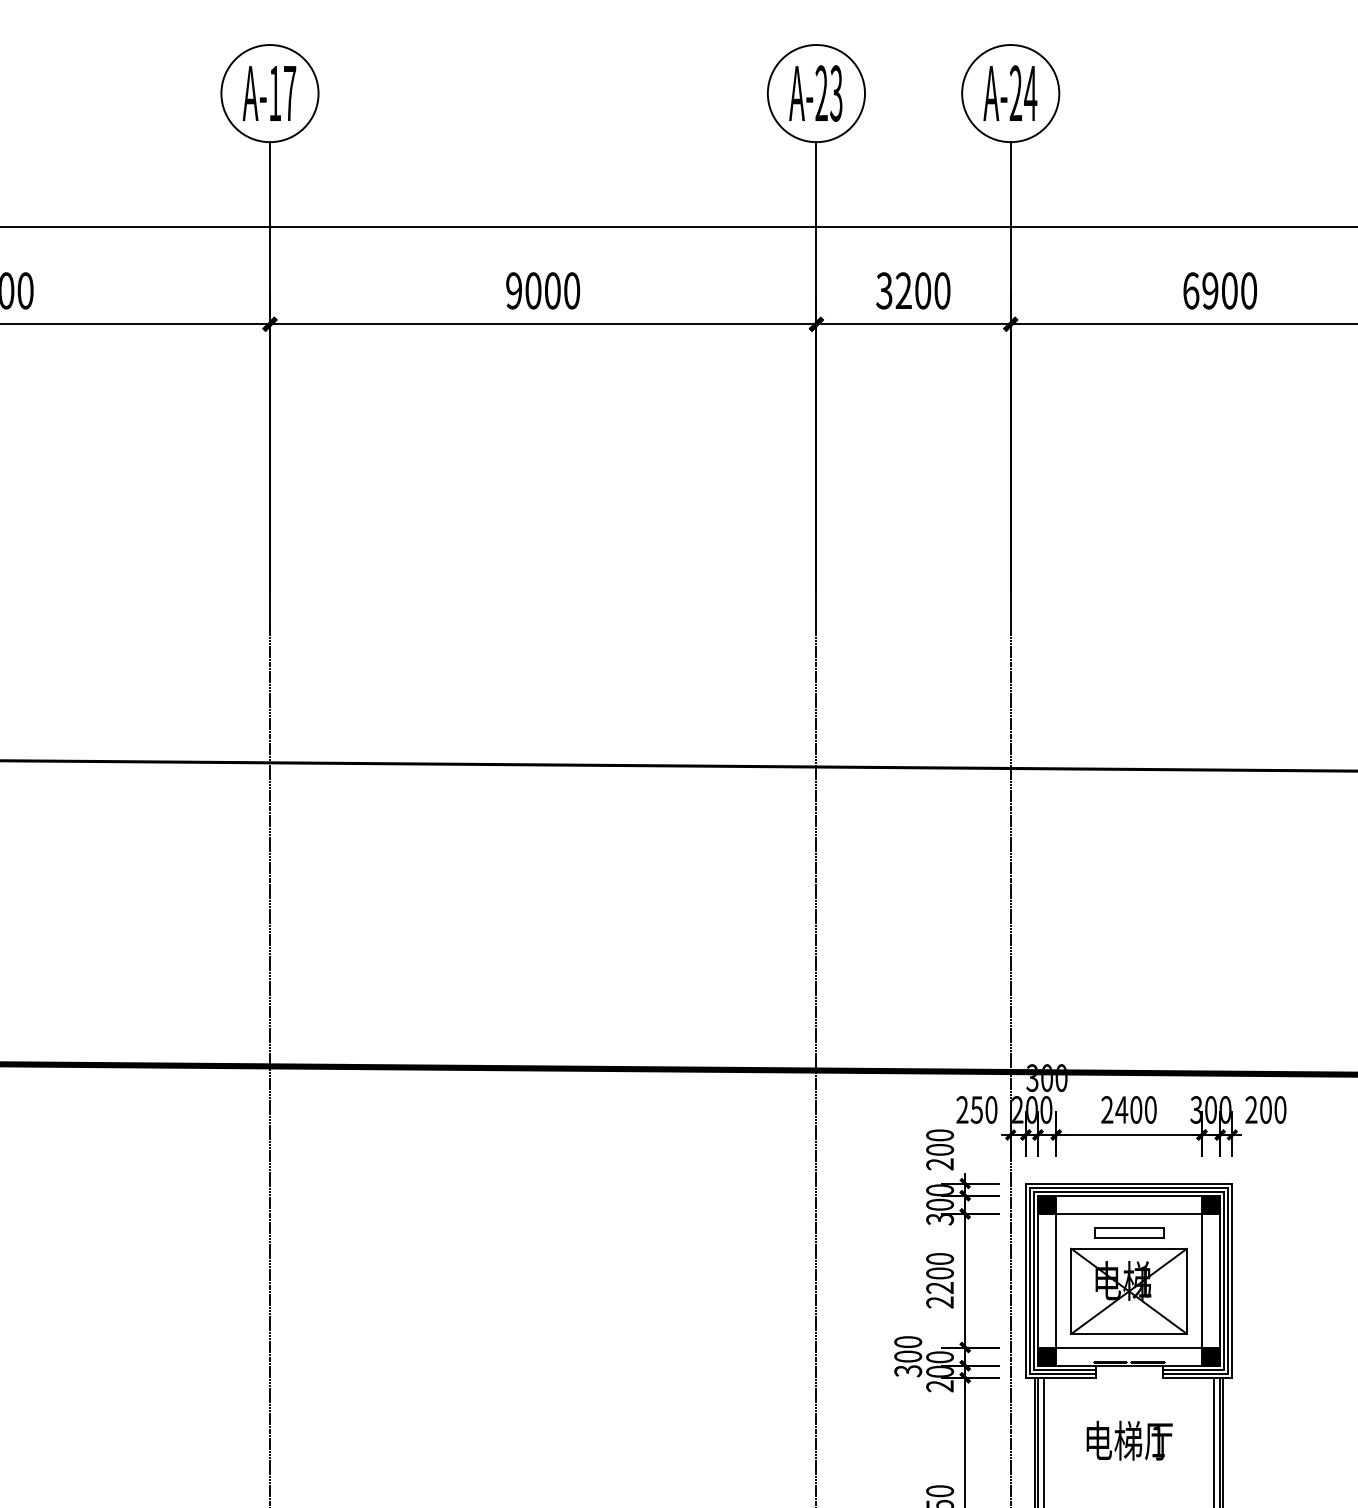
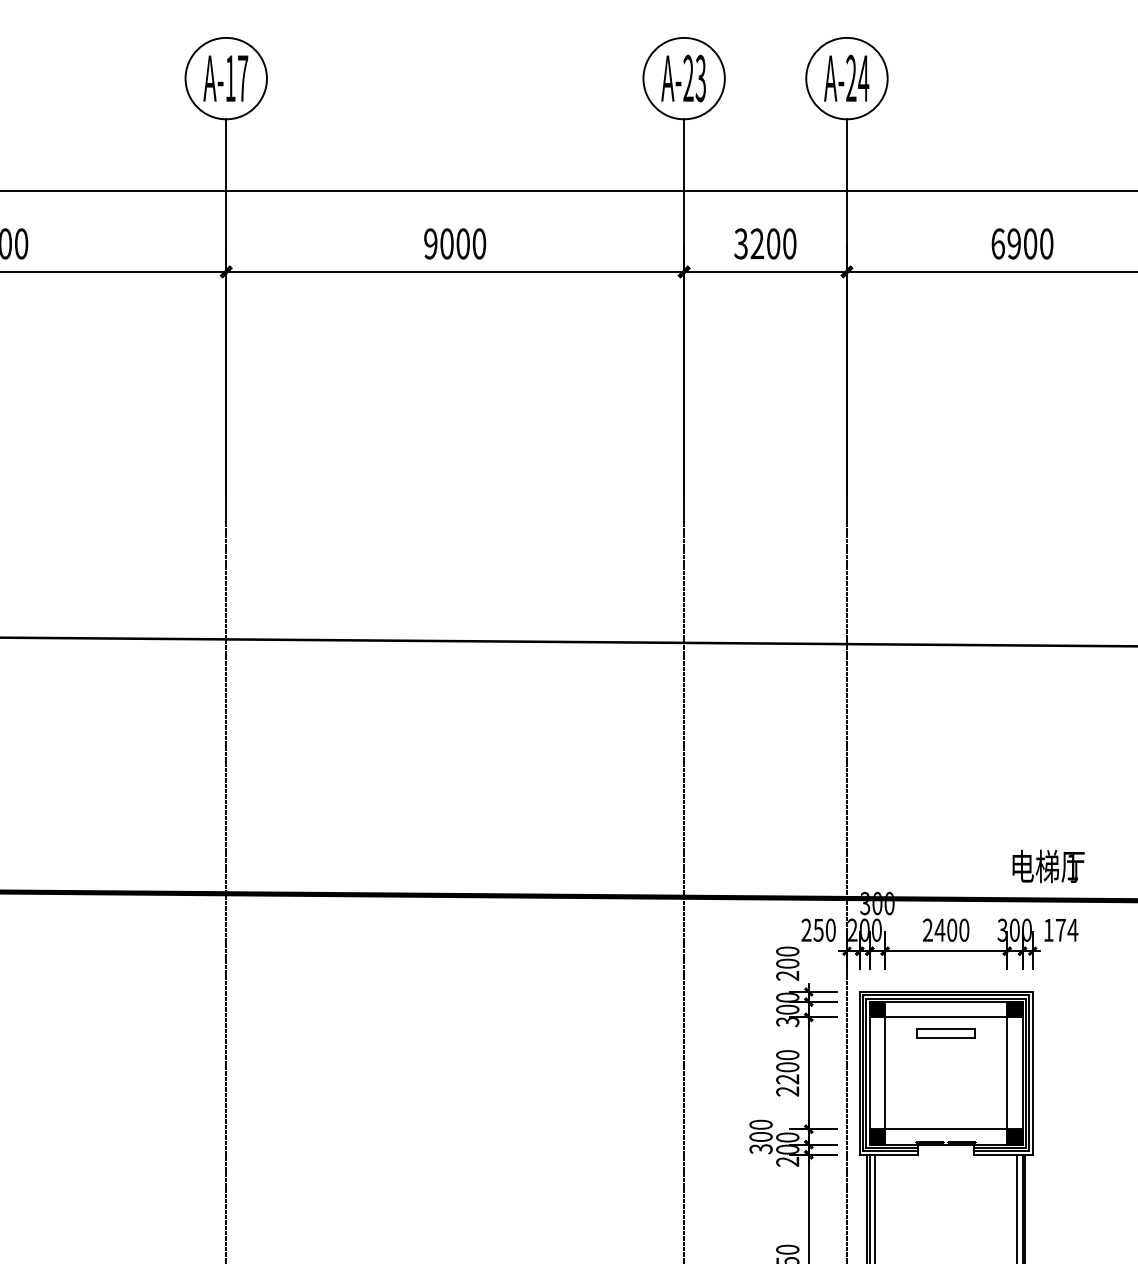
text: (1265, 1109) -> (1060, 929), 200 -> 174
part: (1128, 1290) -> (945, 1081), removed
text: (1129, 1440) -> (1048, 866), moved

